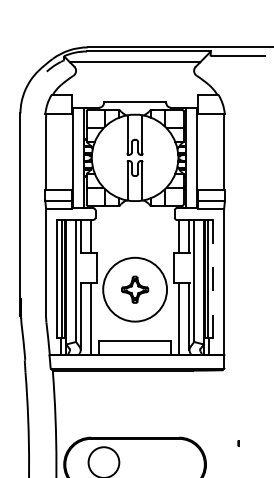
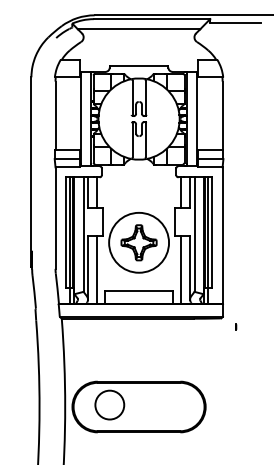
line: (213, 279) -> (212, 233), dashed -> solid
part: (134, 289) -> (138, 242), size x1.43
part: (238, 442) -> (236, 326), moved

